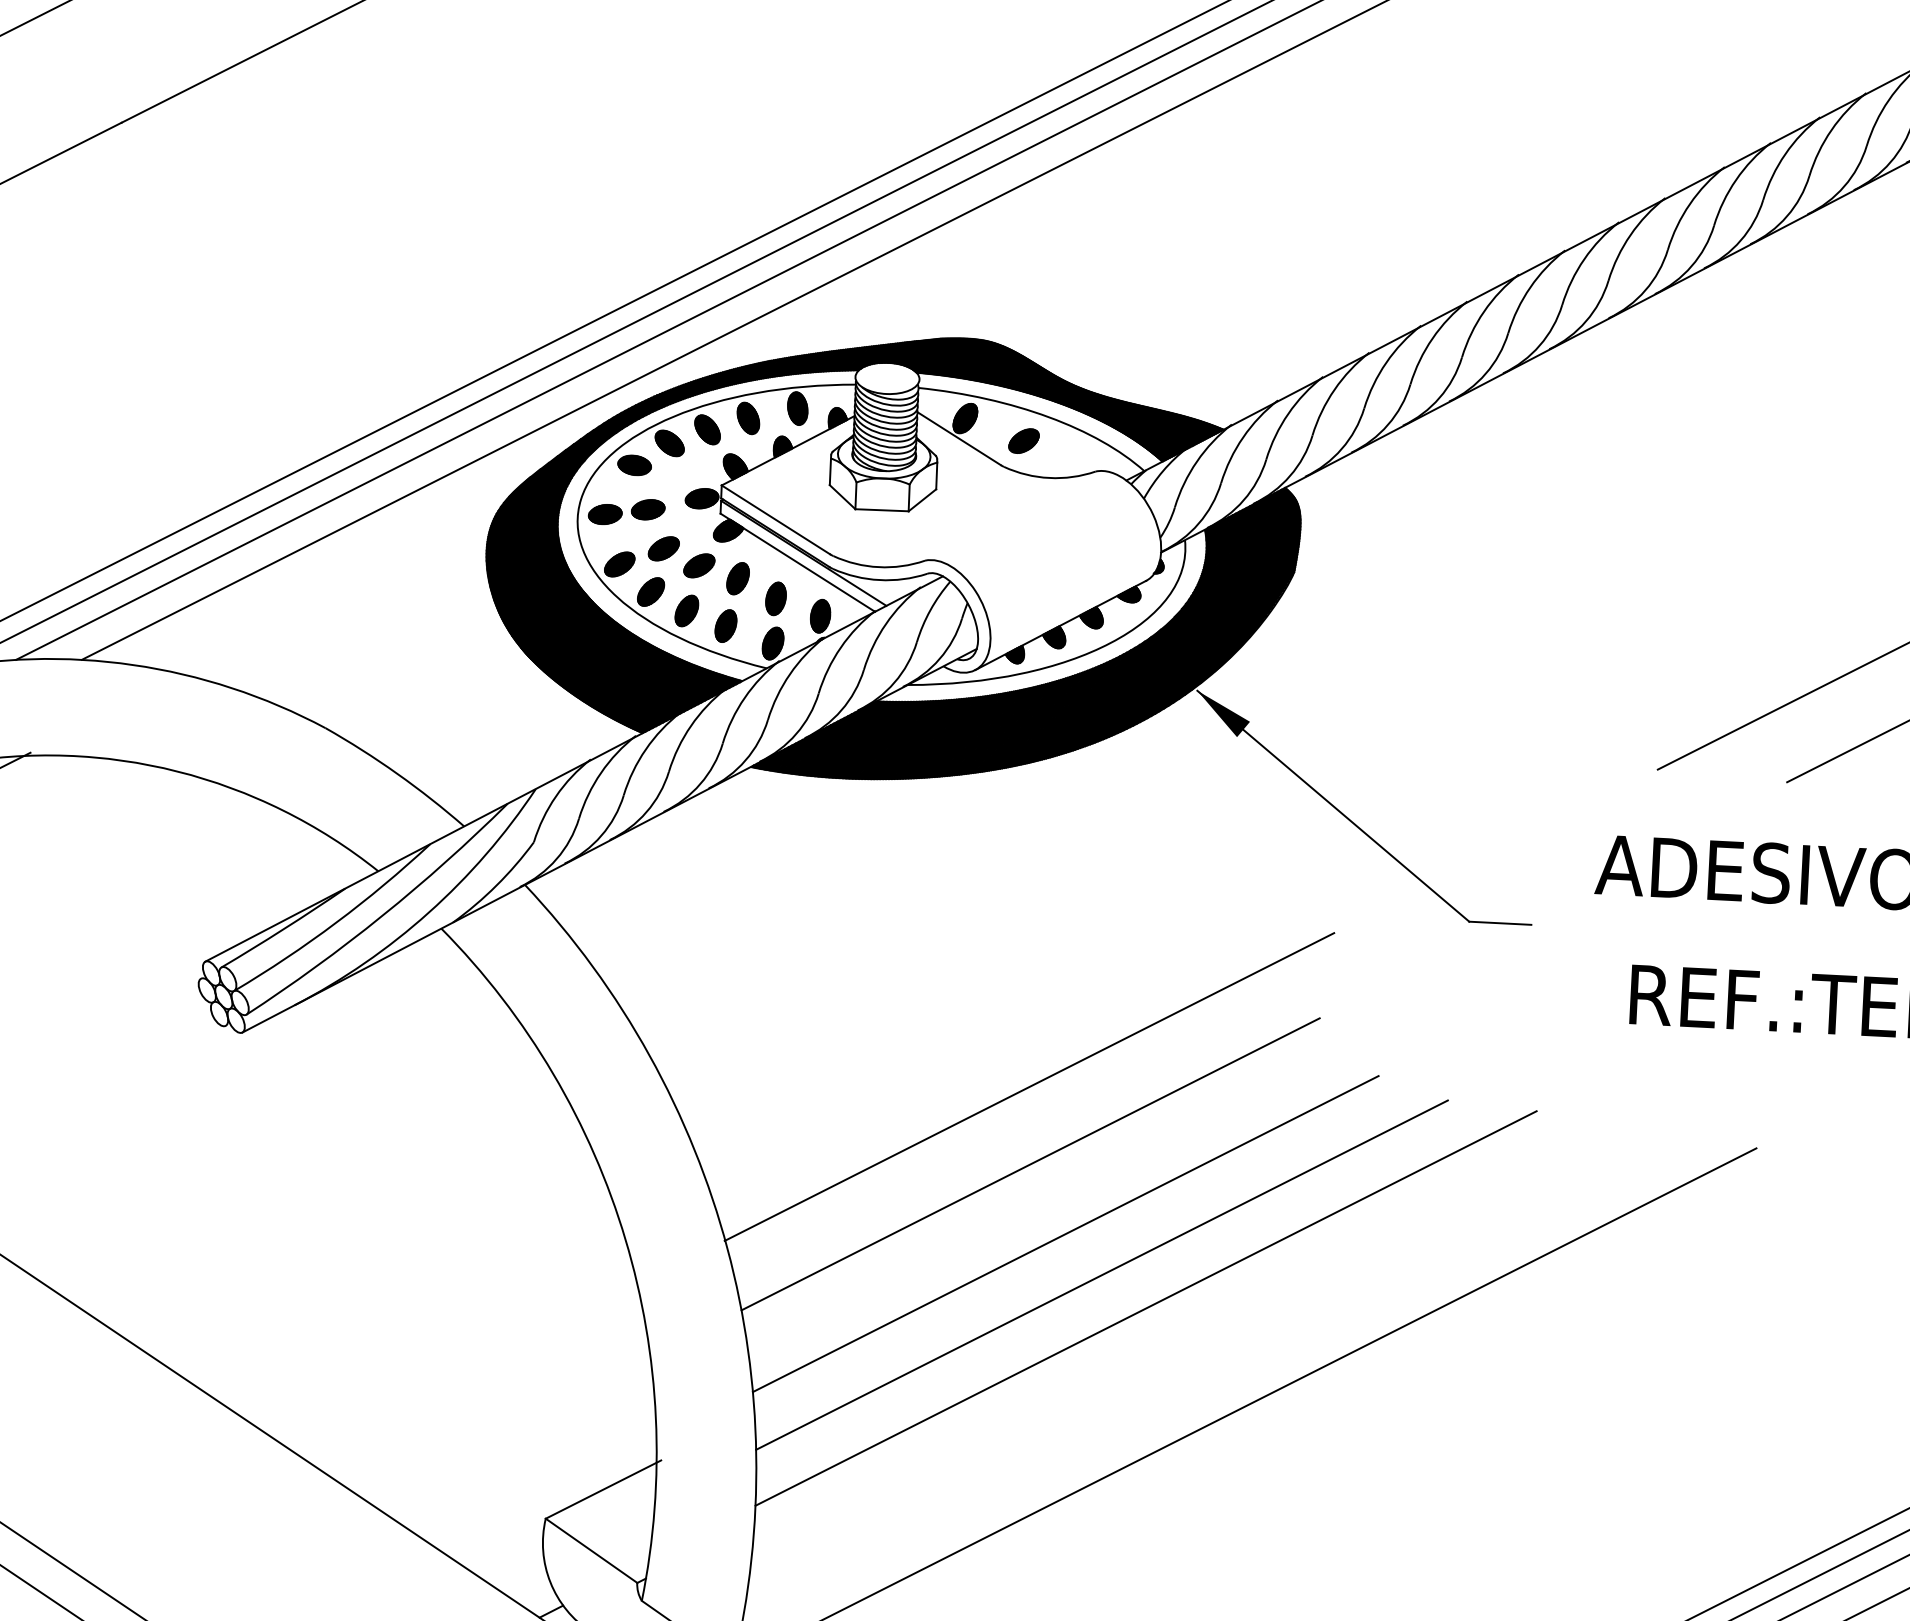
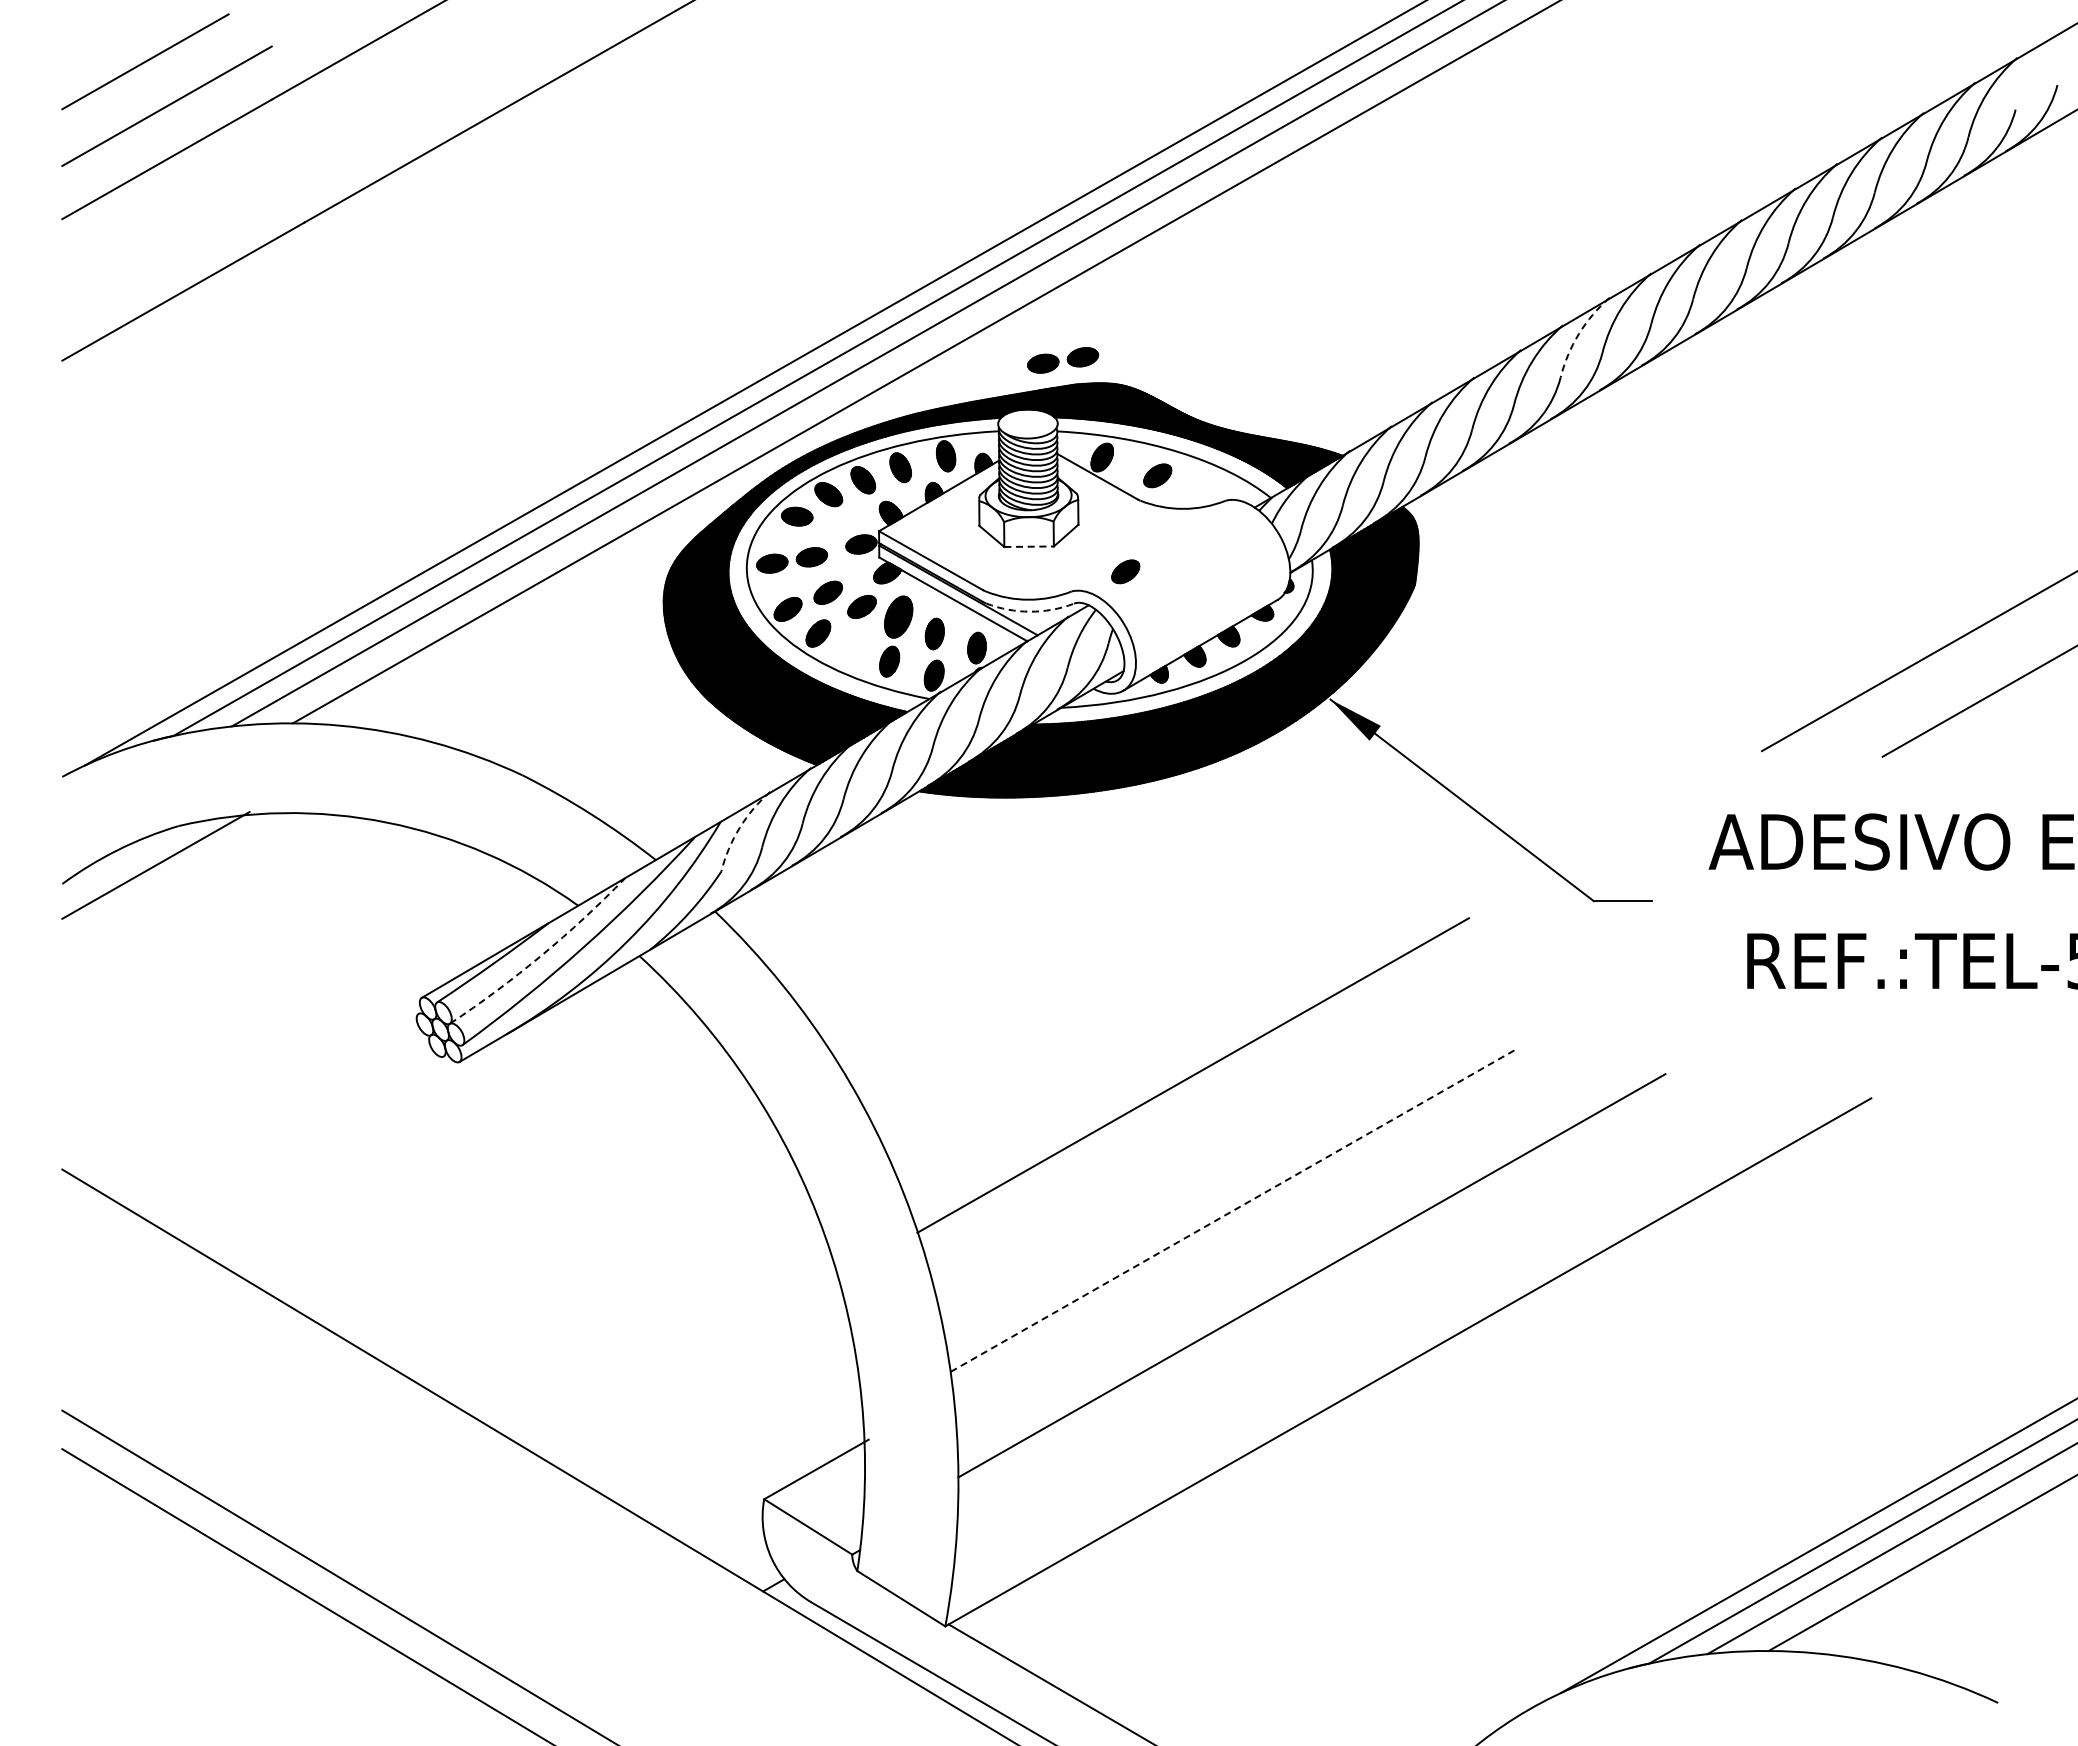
arc: (1484, 311) -> (1579, 333), solid -> dashed
part: (929, 312) -> (1063, 360), added
line: (882, 510) -> (1029, 546), solid -> dashed
part: (984, 542) -> (1125, 571), added
part: (737, 578) -> (898, 616), size x1.4
arc: (879, 579) -> (1030, 611), solid -> dashed
part: (686, 611) -> (852, 649), removed
arc: (555, 796) -> (739, 827), solid -> dashed
arc: (336, 922) -> (541, 955), solid -> dashed
line: (1030, 1164) -> (1197, 1147), removed
line: (1065, 1234) -> (1233, 1210), solid -> dashed
line: (1102, 1274) -> (1269, 1246), removed

